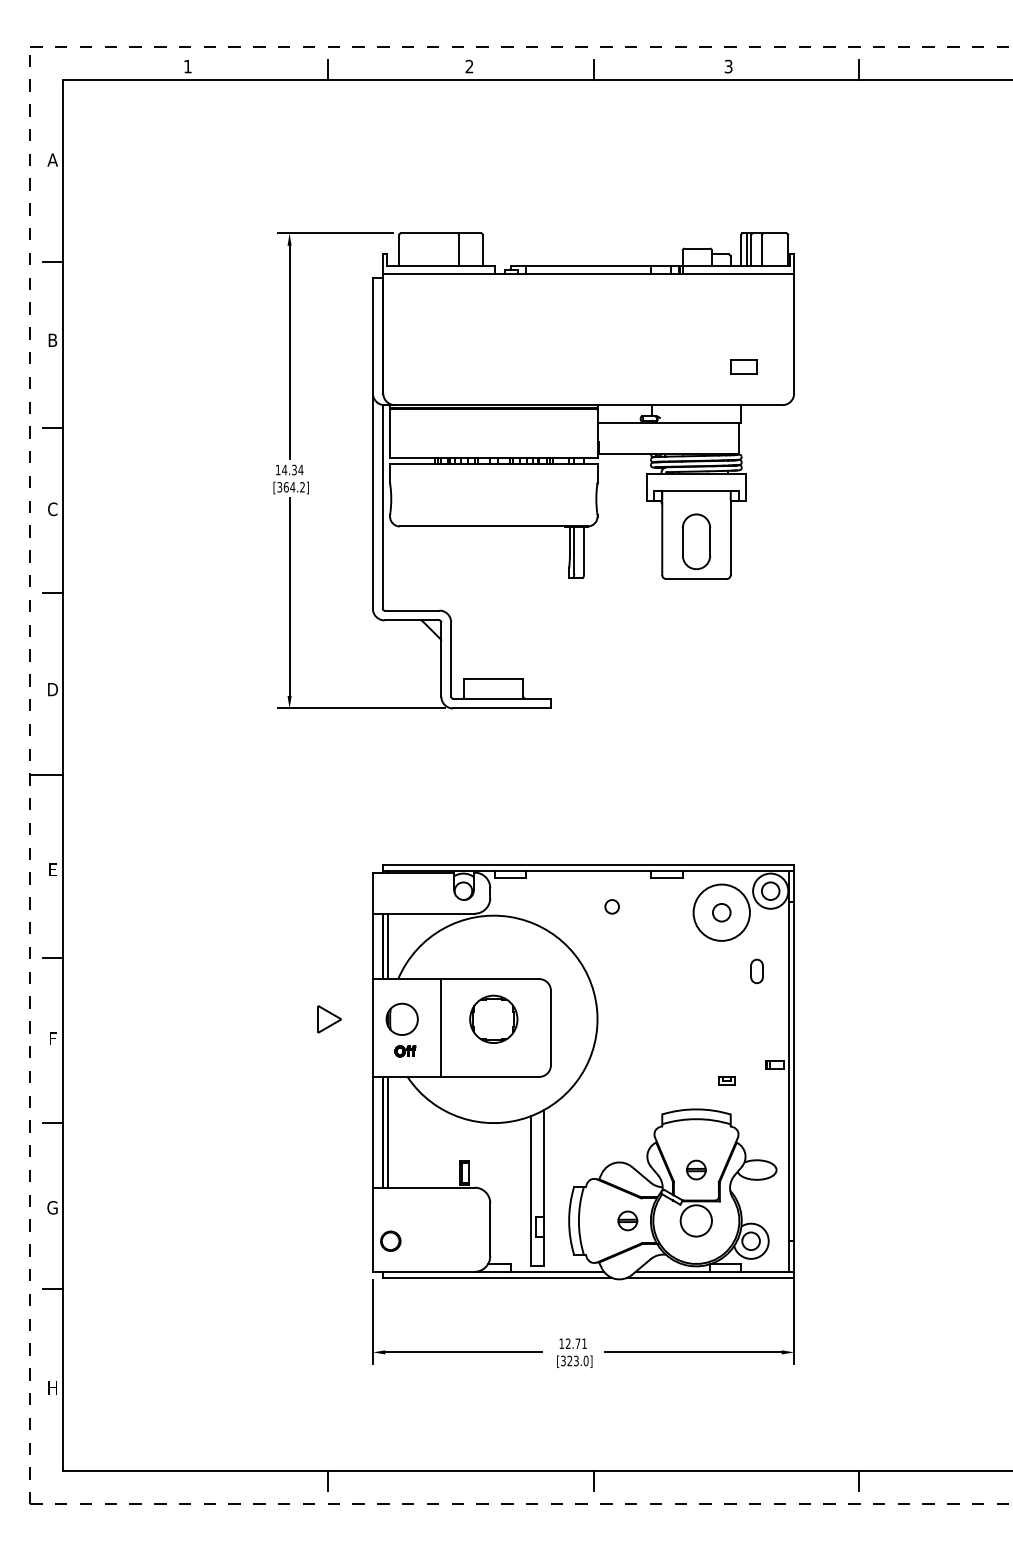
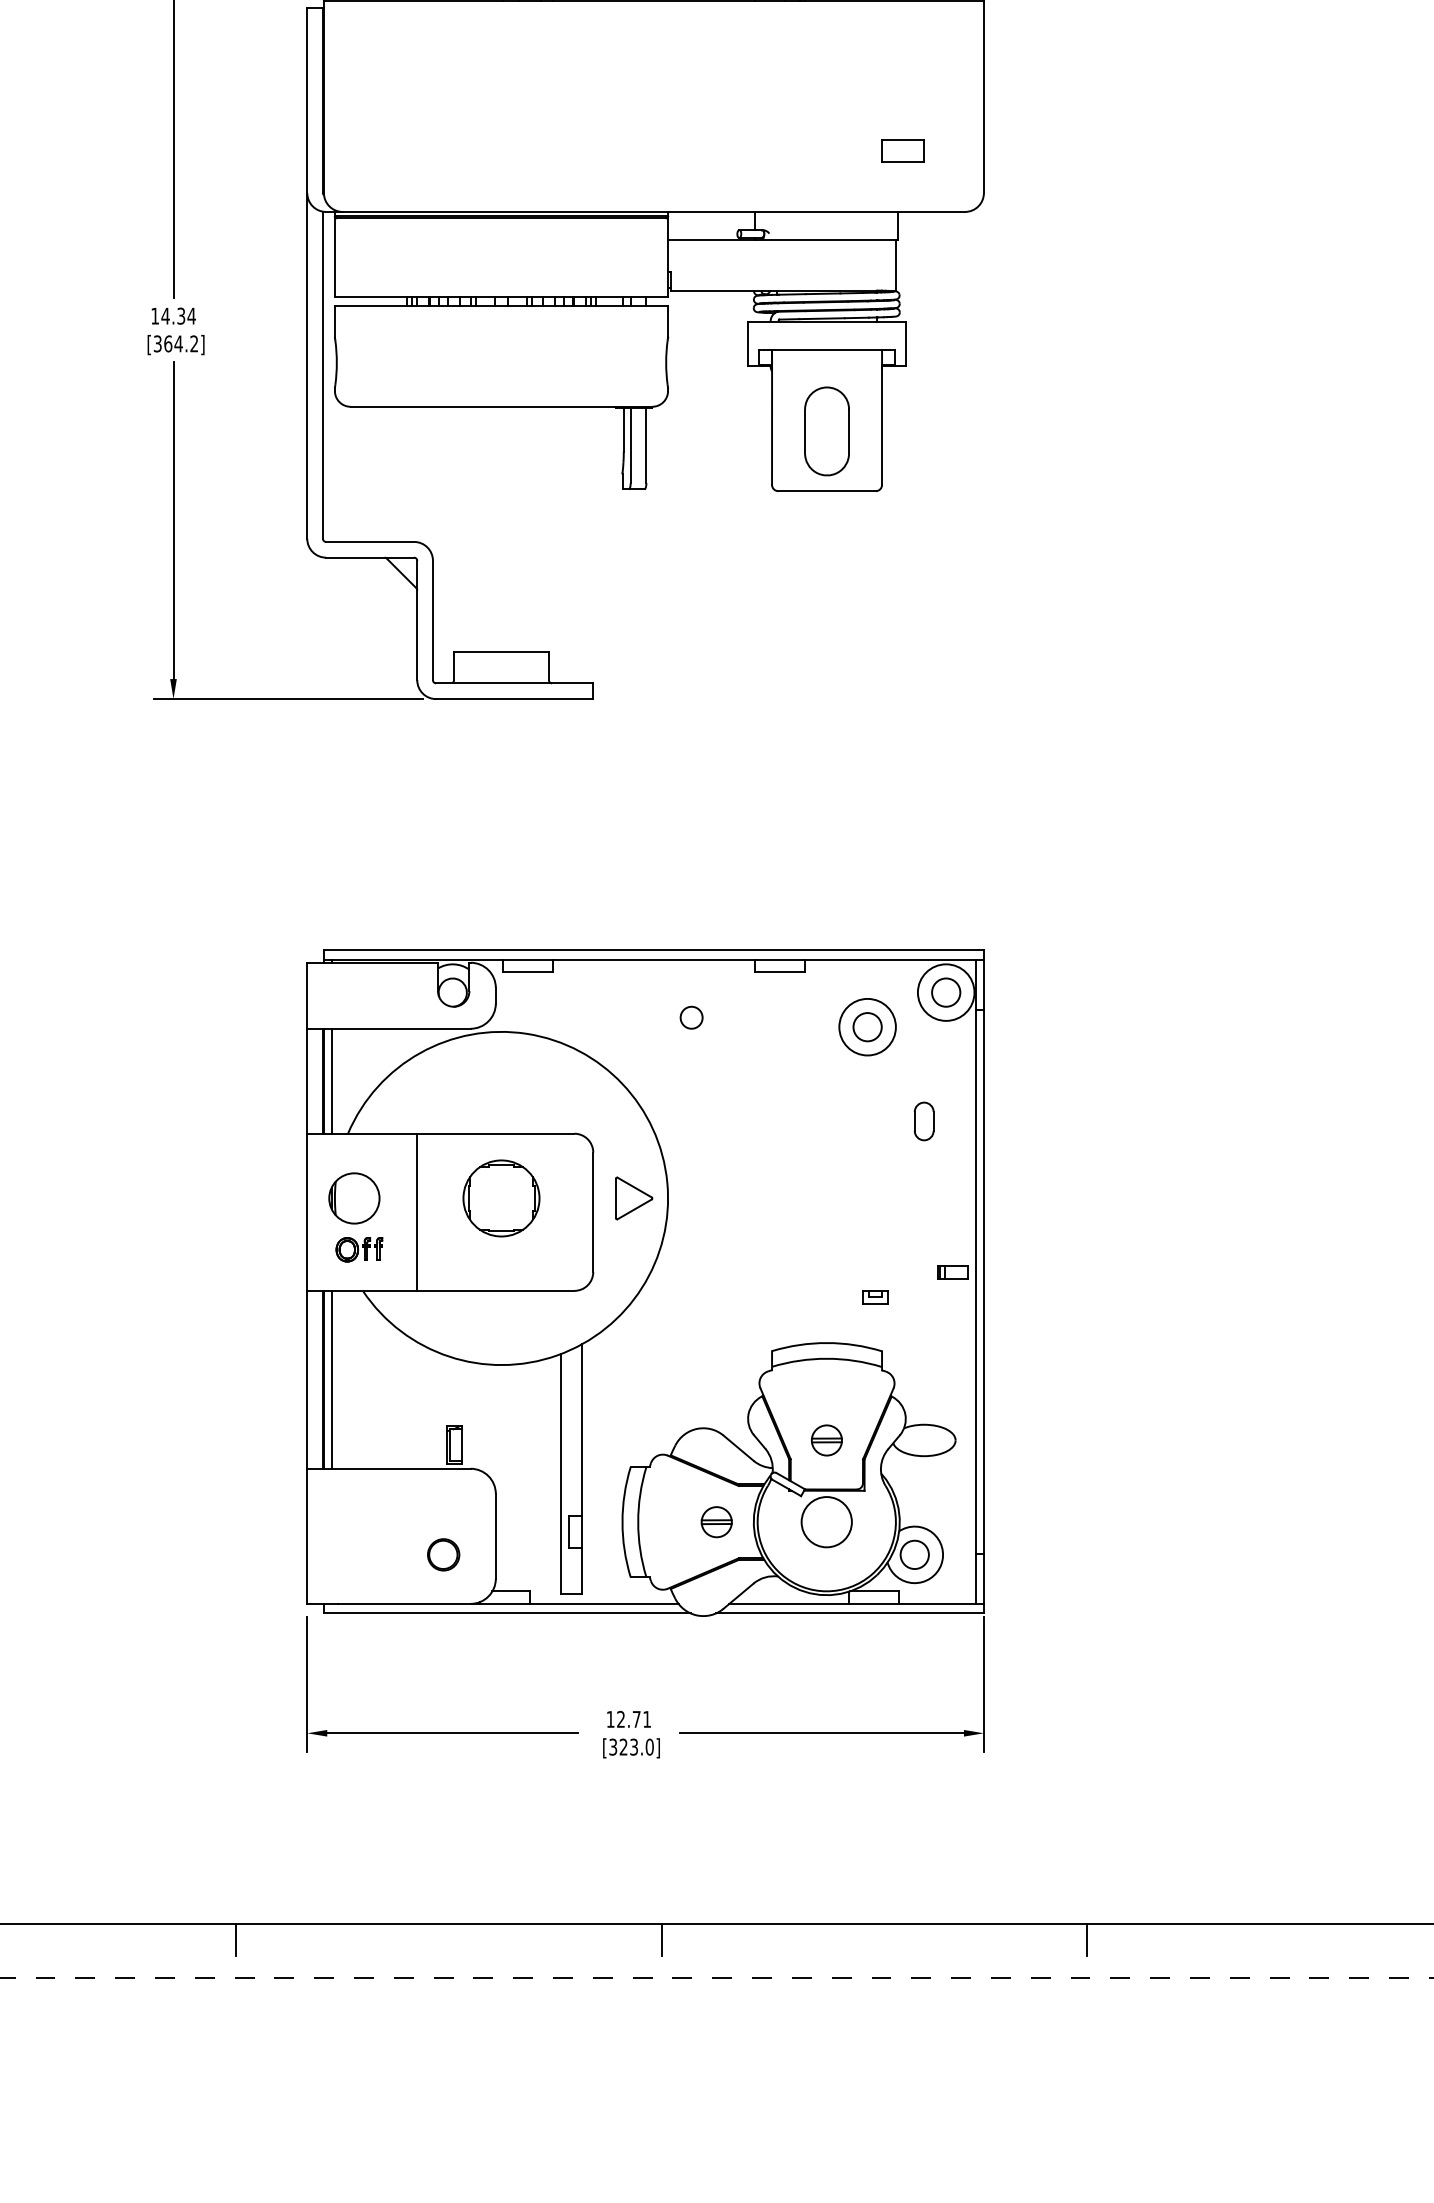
circle: (721, 912) -> (867, 1026), size x0.62
part: (329, 1019) -> (634, 1198), moved
part: (405, 1051) -> (359, 1250), size x1.43
circle: (390, 1240) -> (443, 1553), moved

